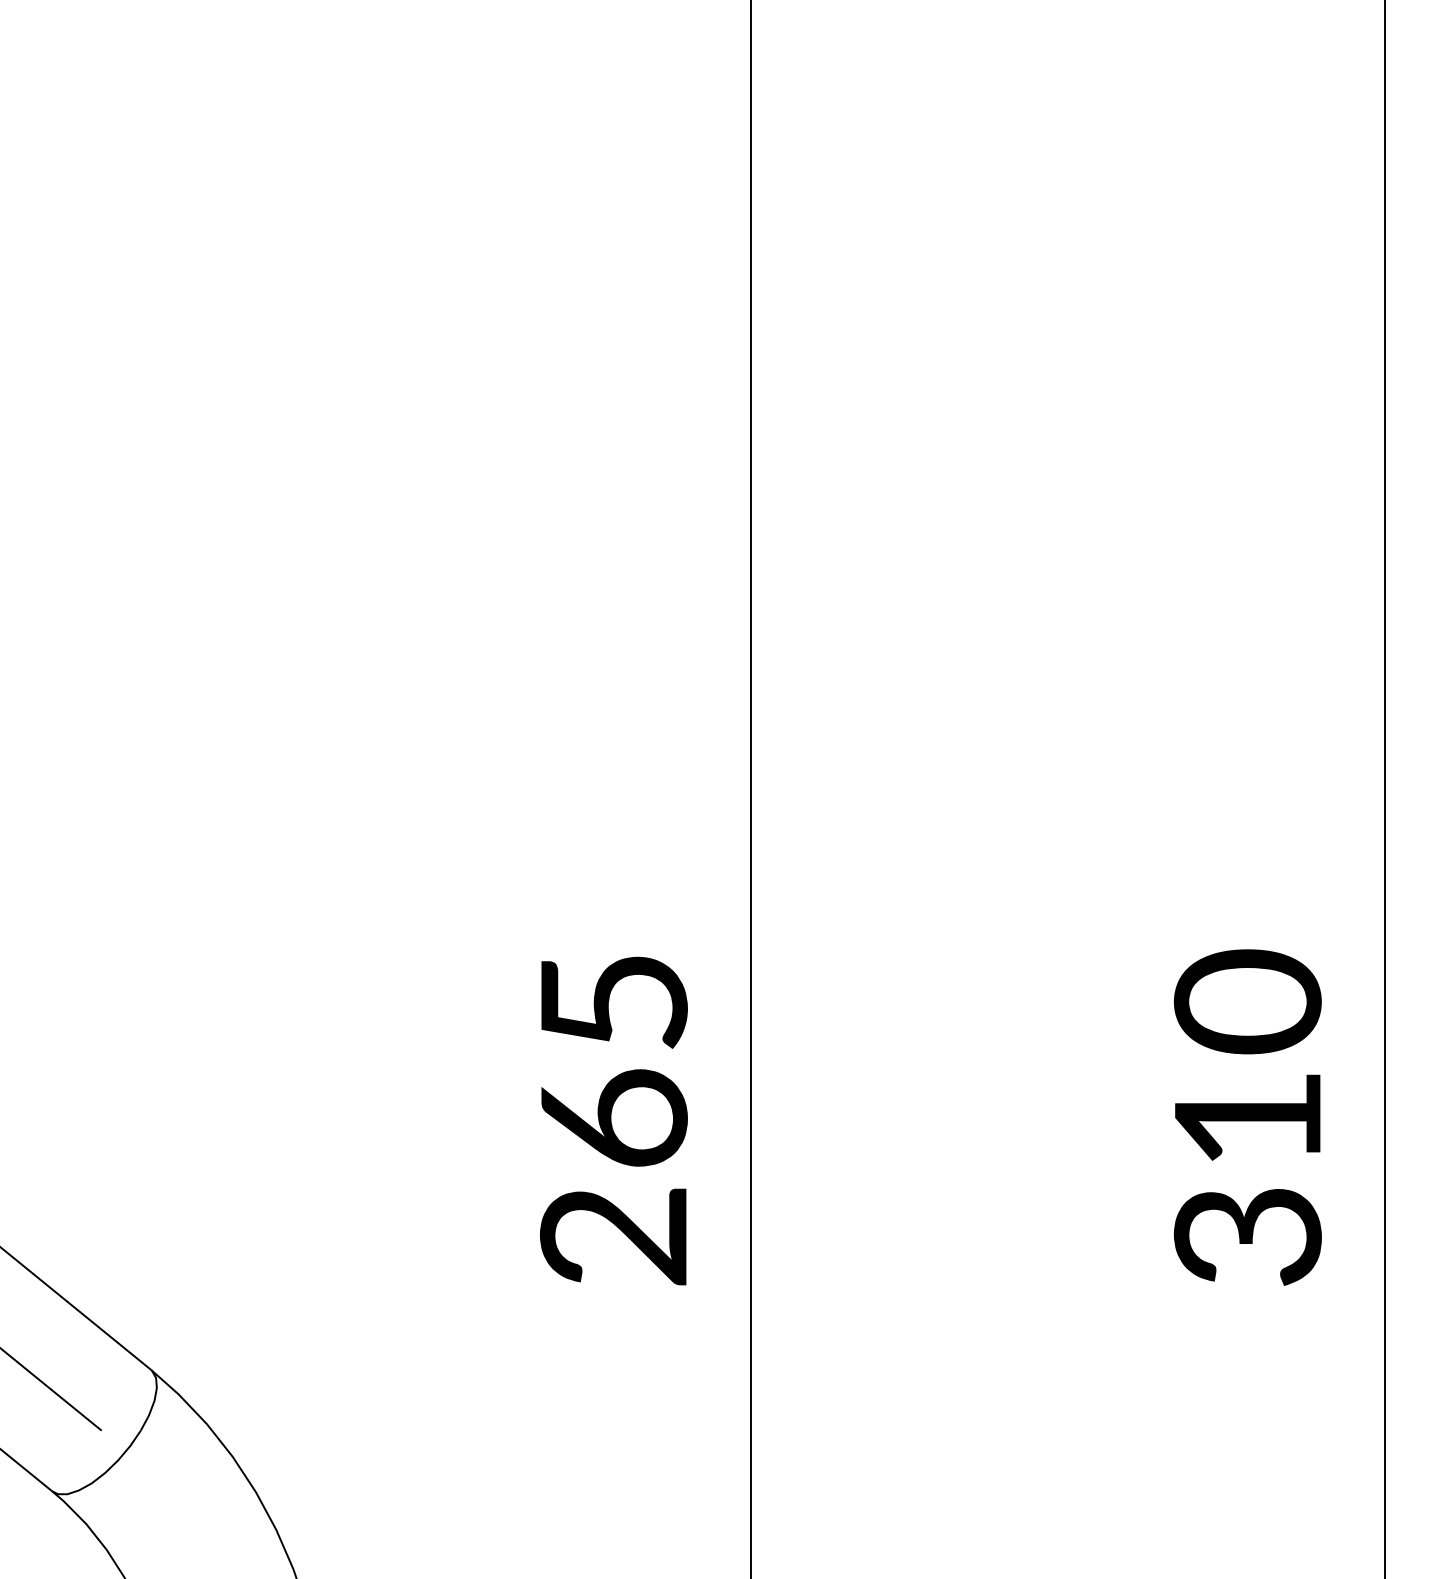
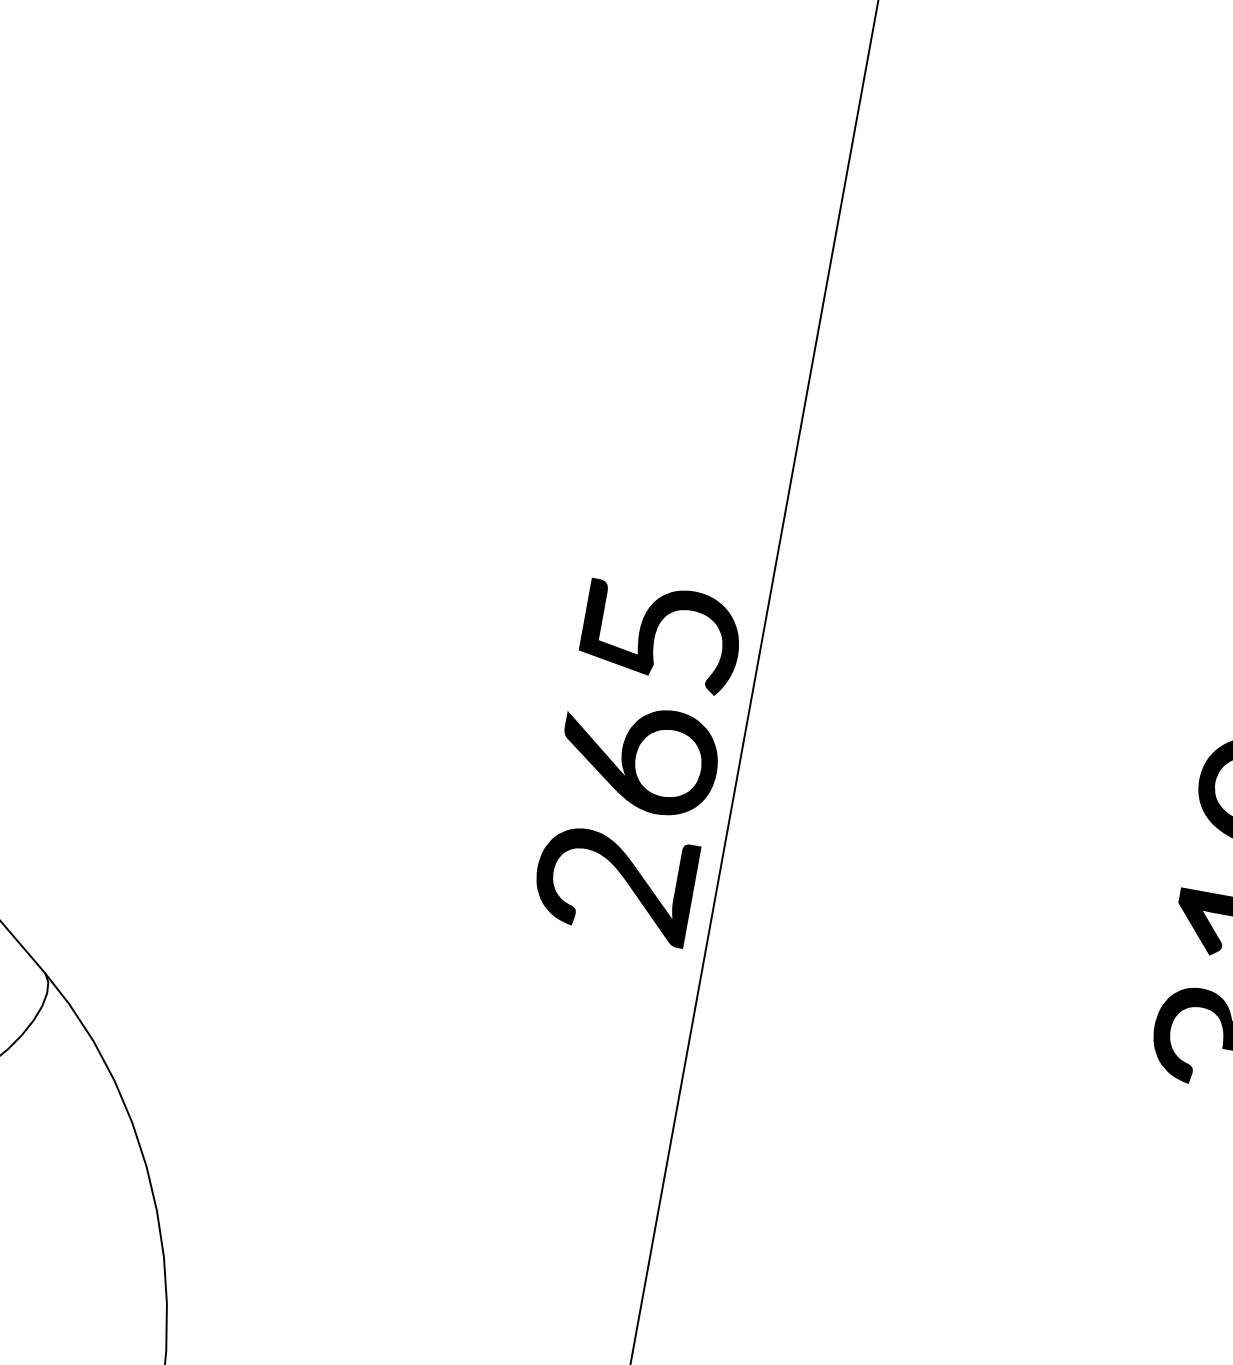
text: (613, 1120) -> (637, 760), moved

